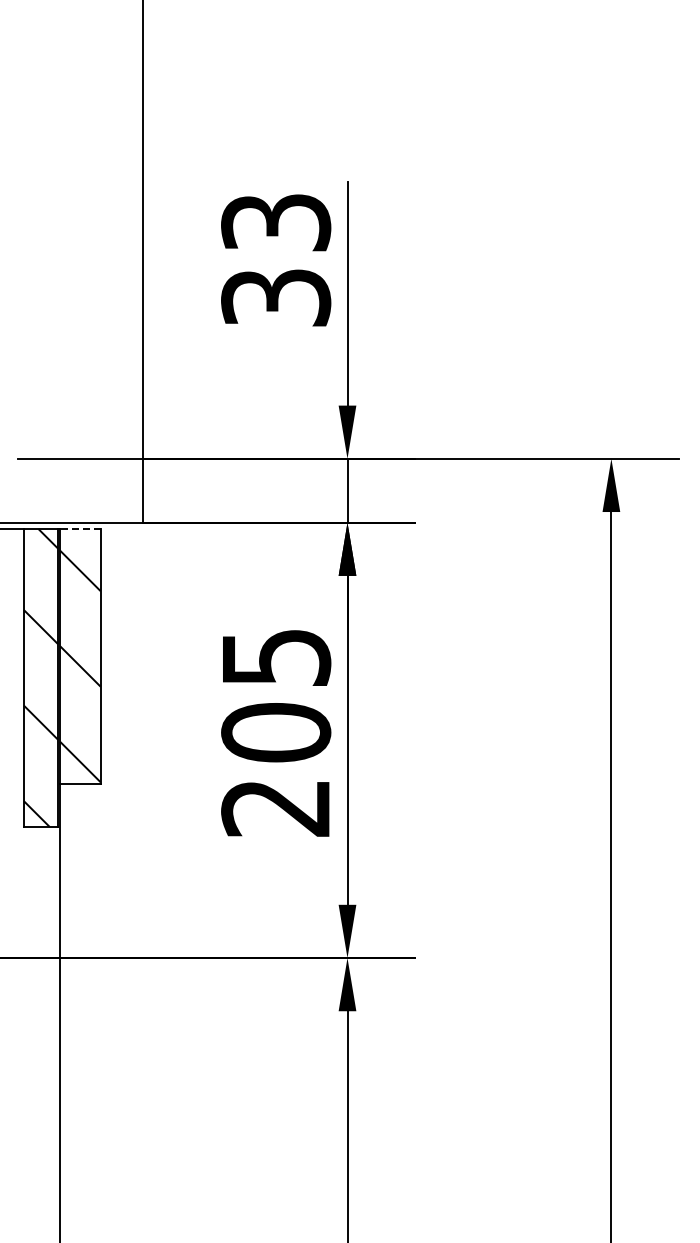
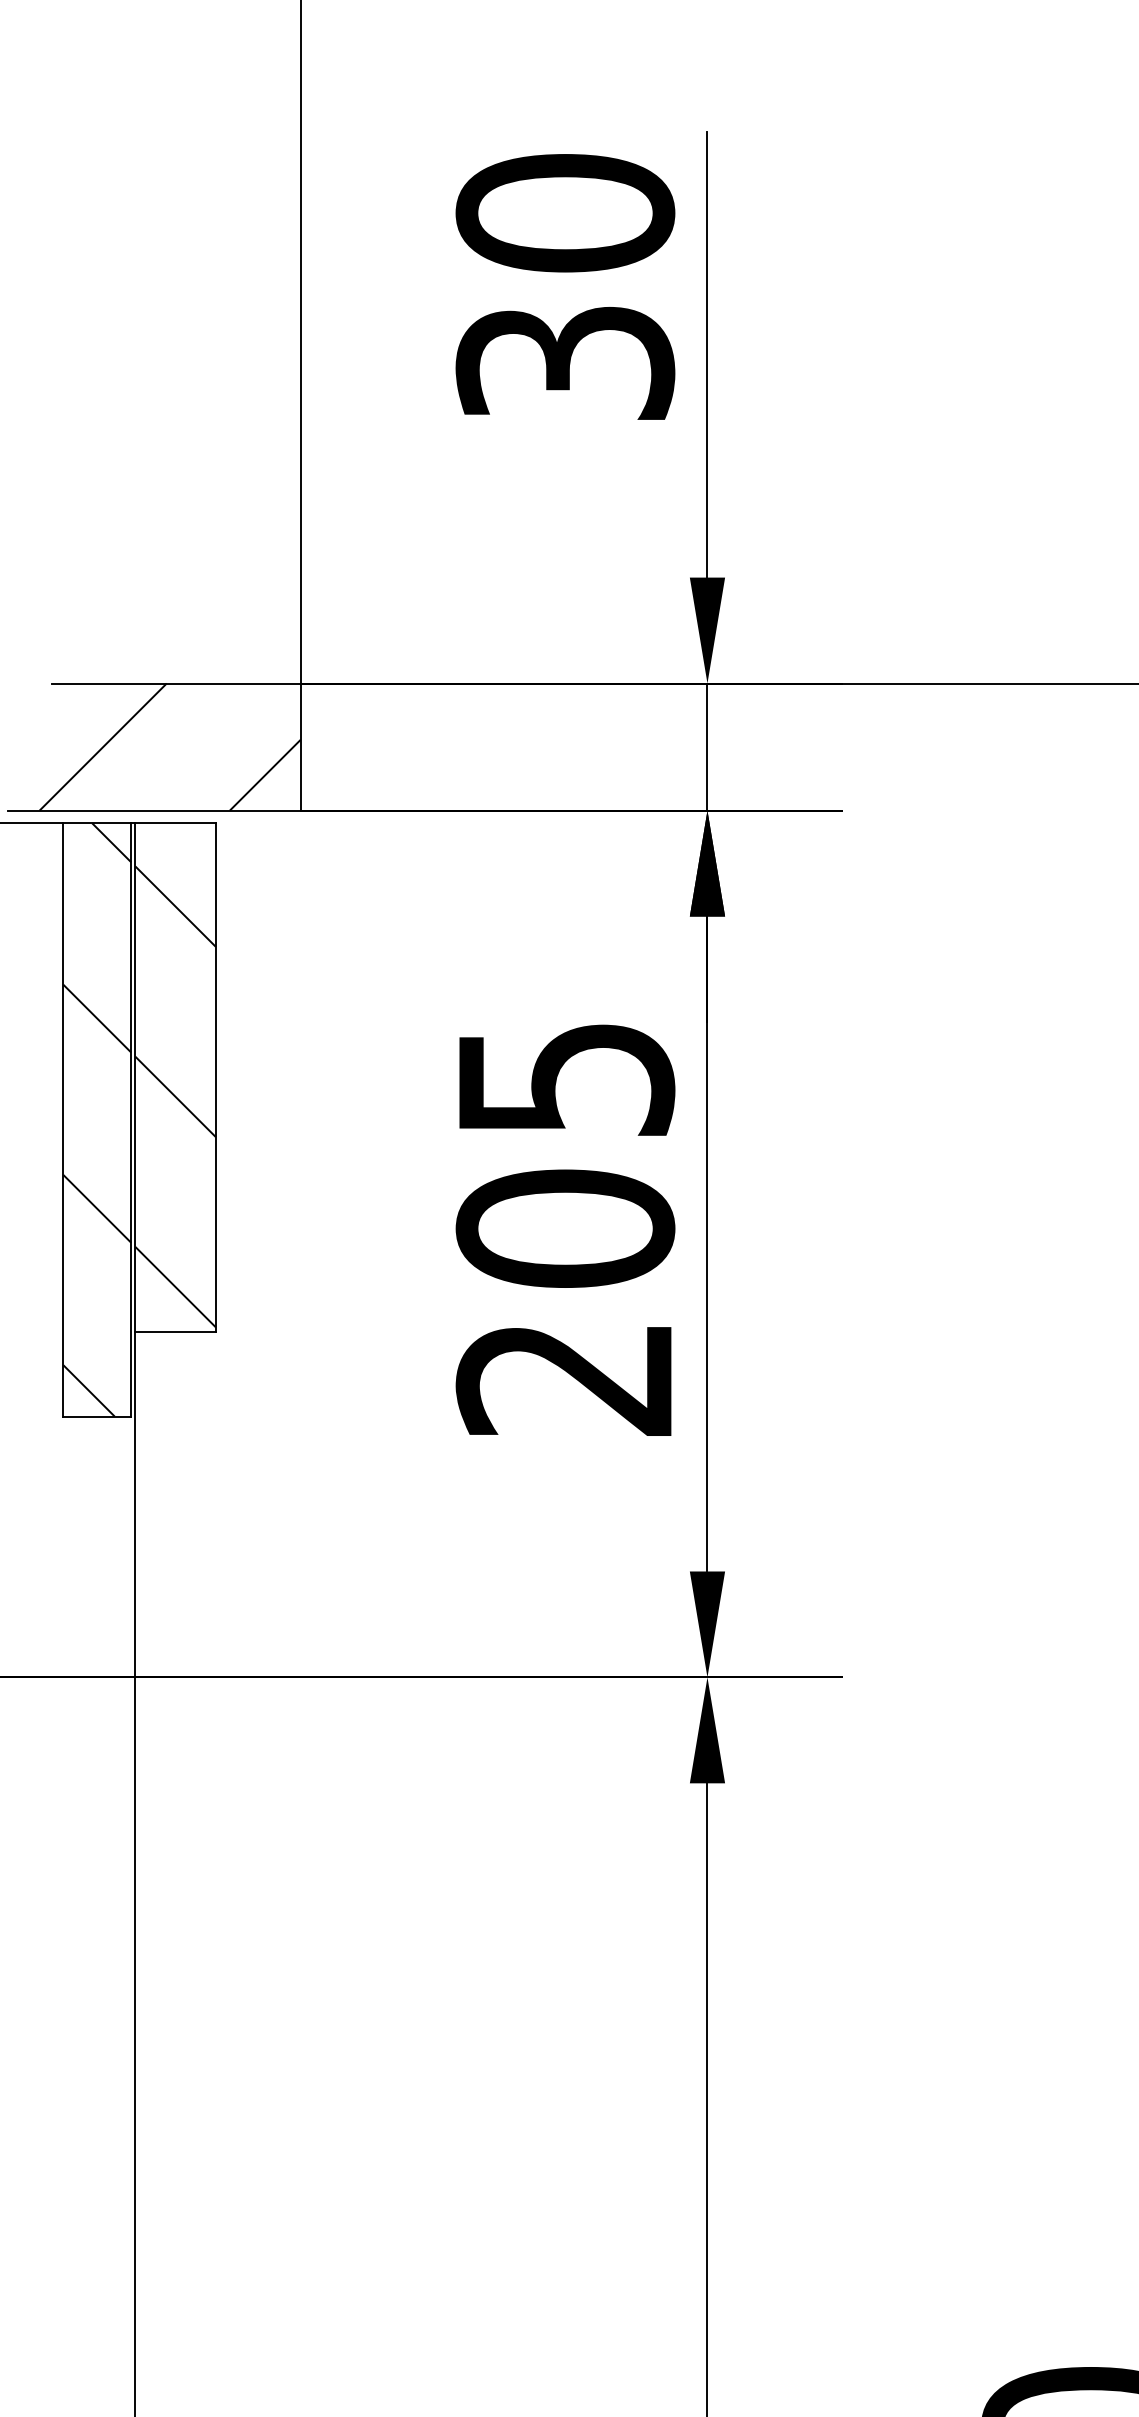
text: (276, 222) -> (566, 213), 33 -> 30
hatch: (77, 490) -> (169, 746), added
line: (79, 529) -> (173, 824), dashed -> solid

